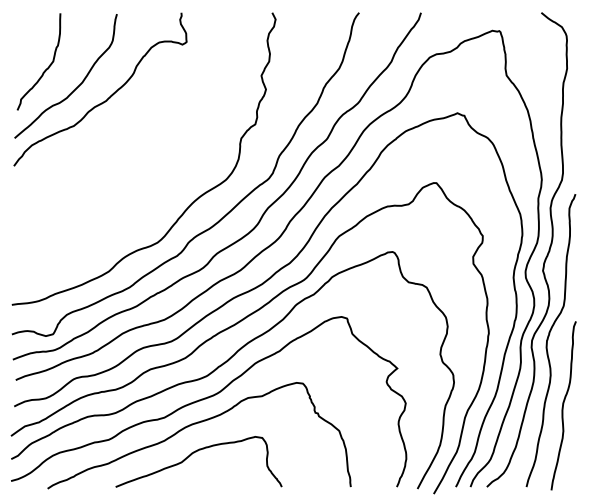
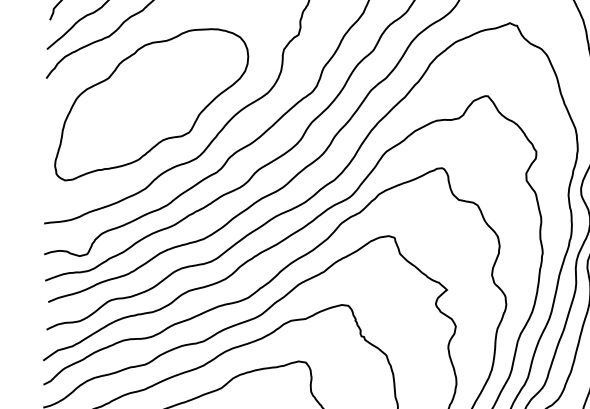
part: (114, 191) -> (151, 104), added

